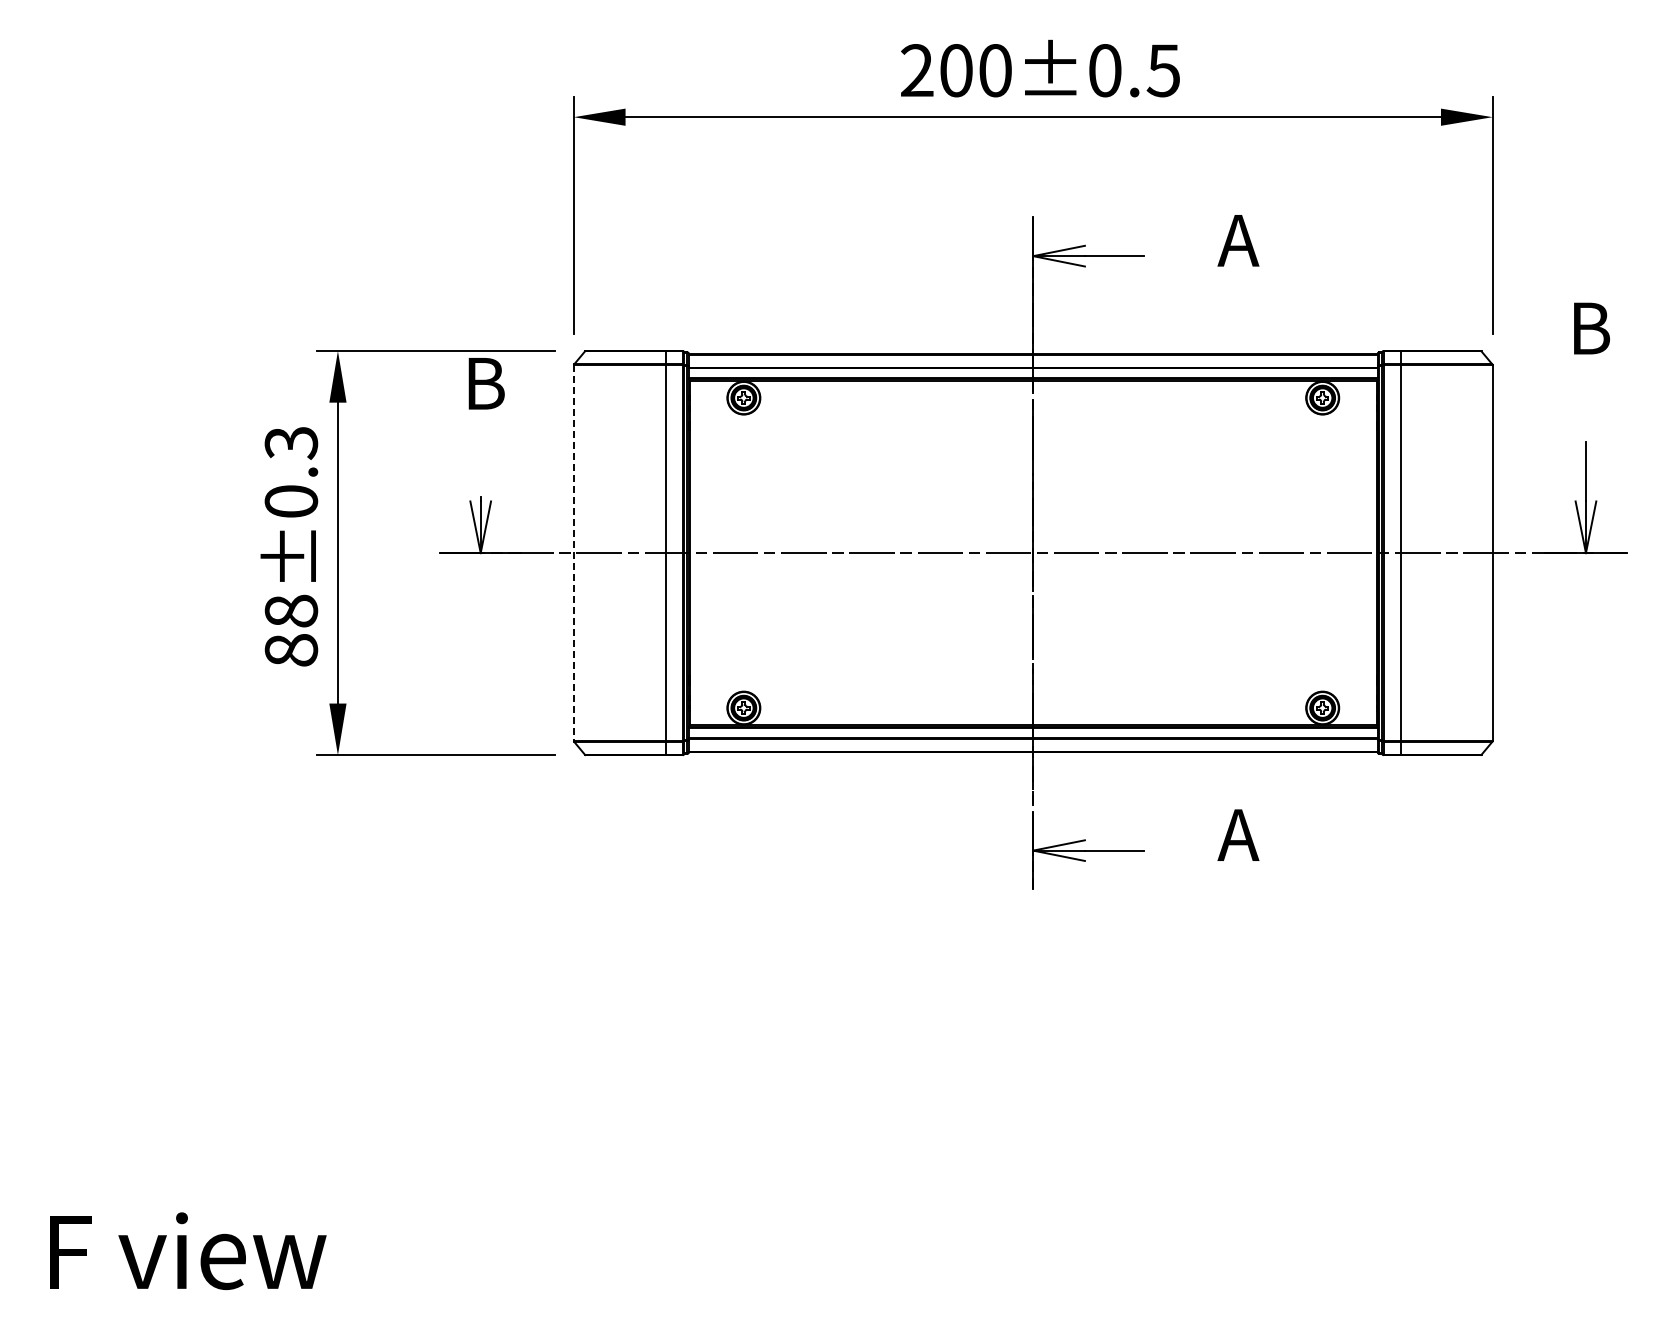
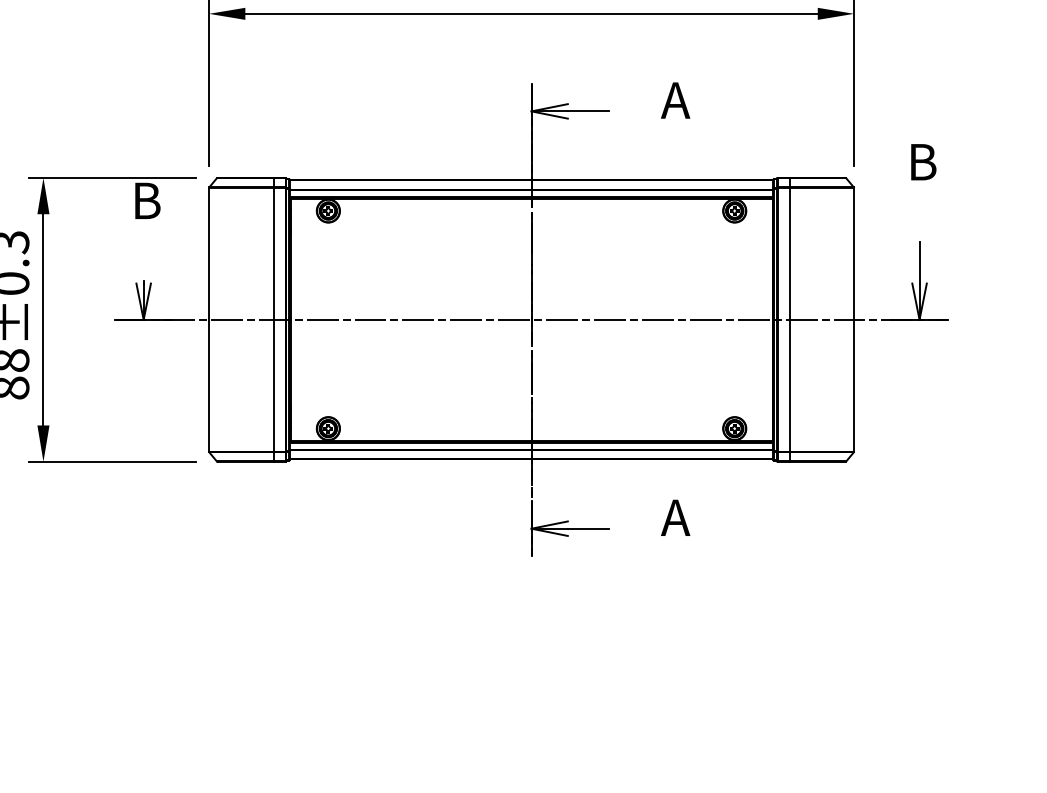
line: (573, 553) -> (208, 320), dashed -> solid

